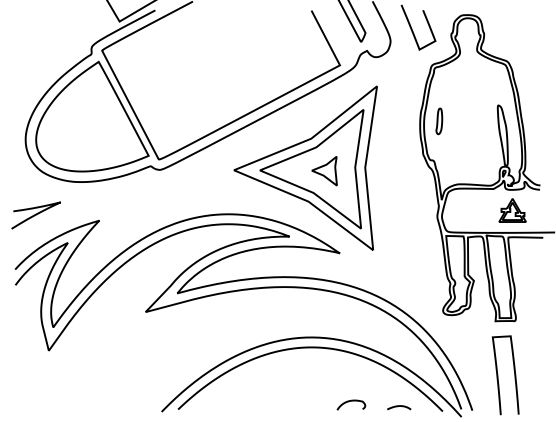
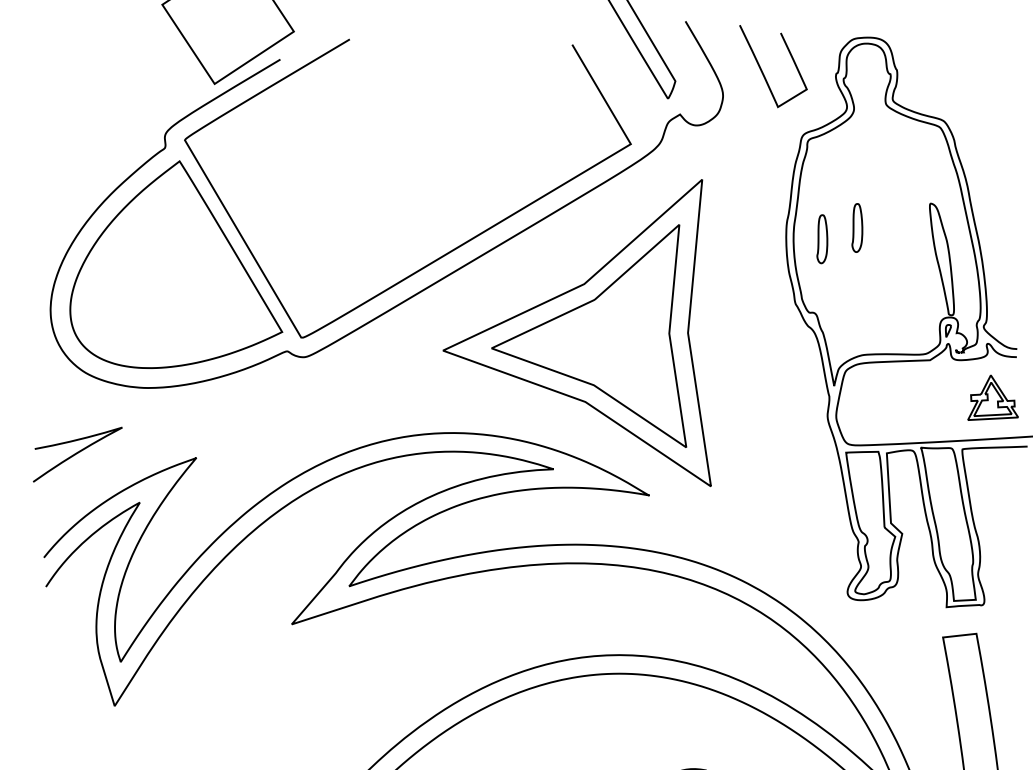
part: (458, 116) -> (857, 228), added
part: (324, 171) -> (612, 344), removed
part: (512, 210) -> (991, 397), moved

